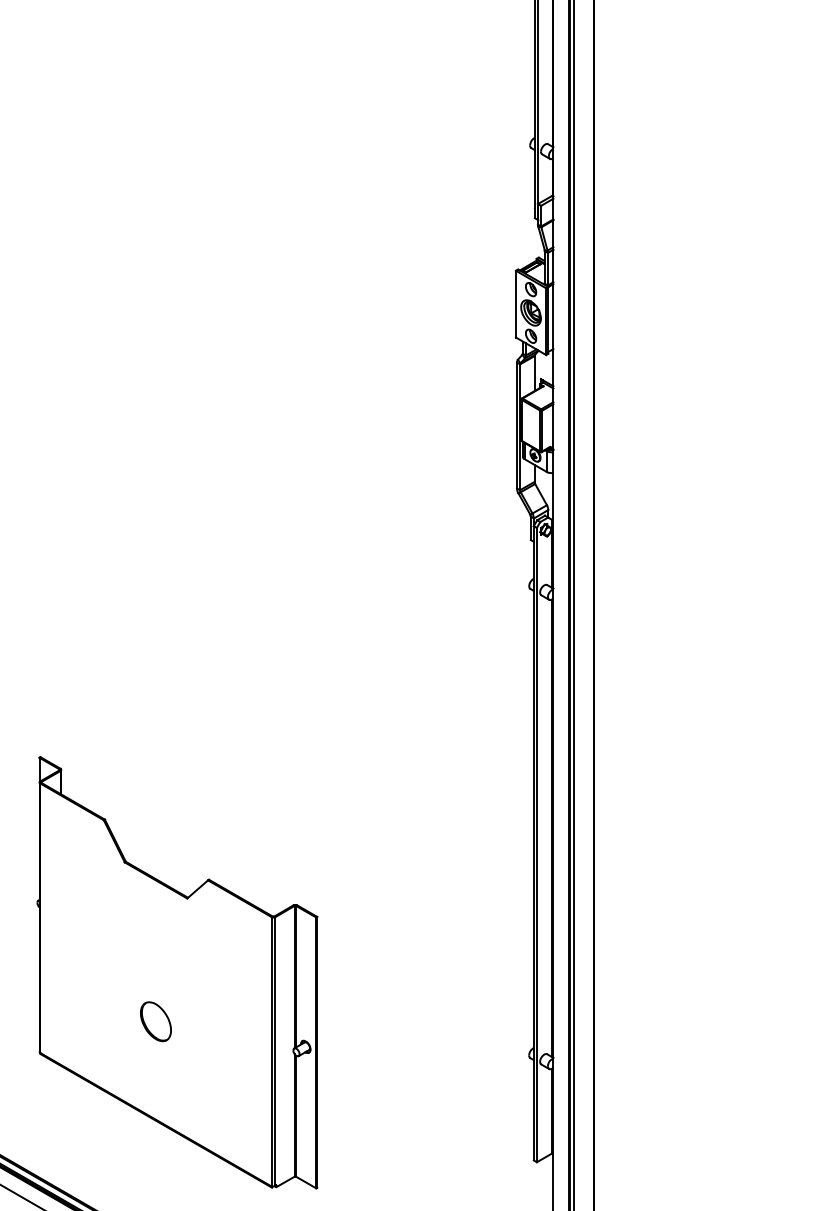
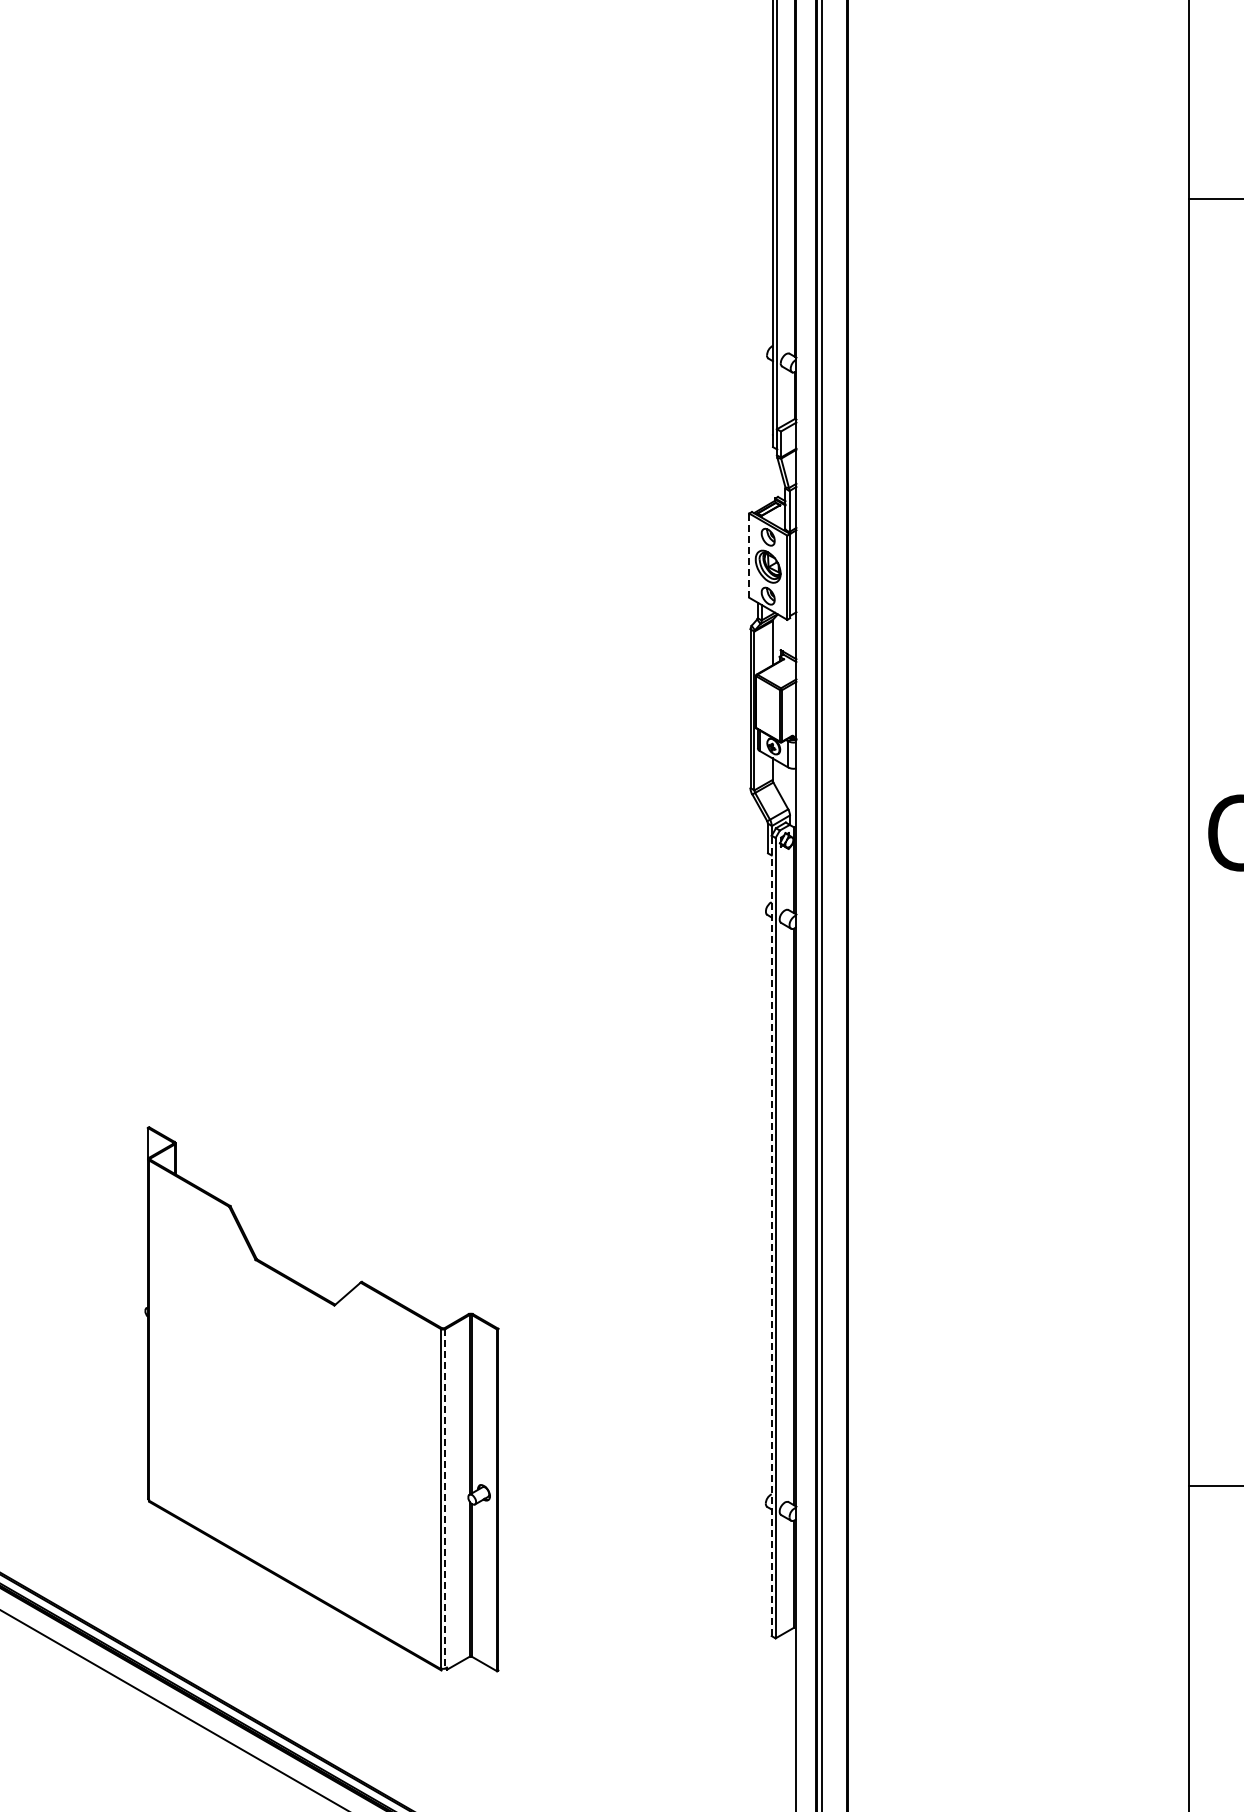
line: (516, 304) -> (749, 555), solid -> dashed
line: (533, 842) -> (771, 1235), solid -> dashed
part: (155, 1021) -> (294, 1460), removed
line: (275, 1051) -> (445, 1498), solid -> dashed

